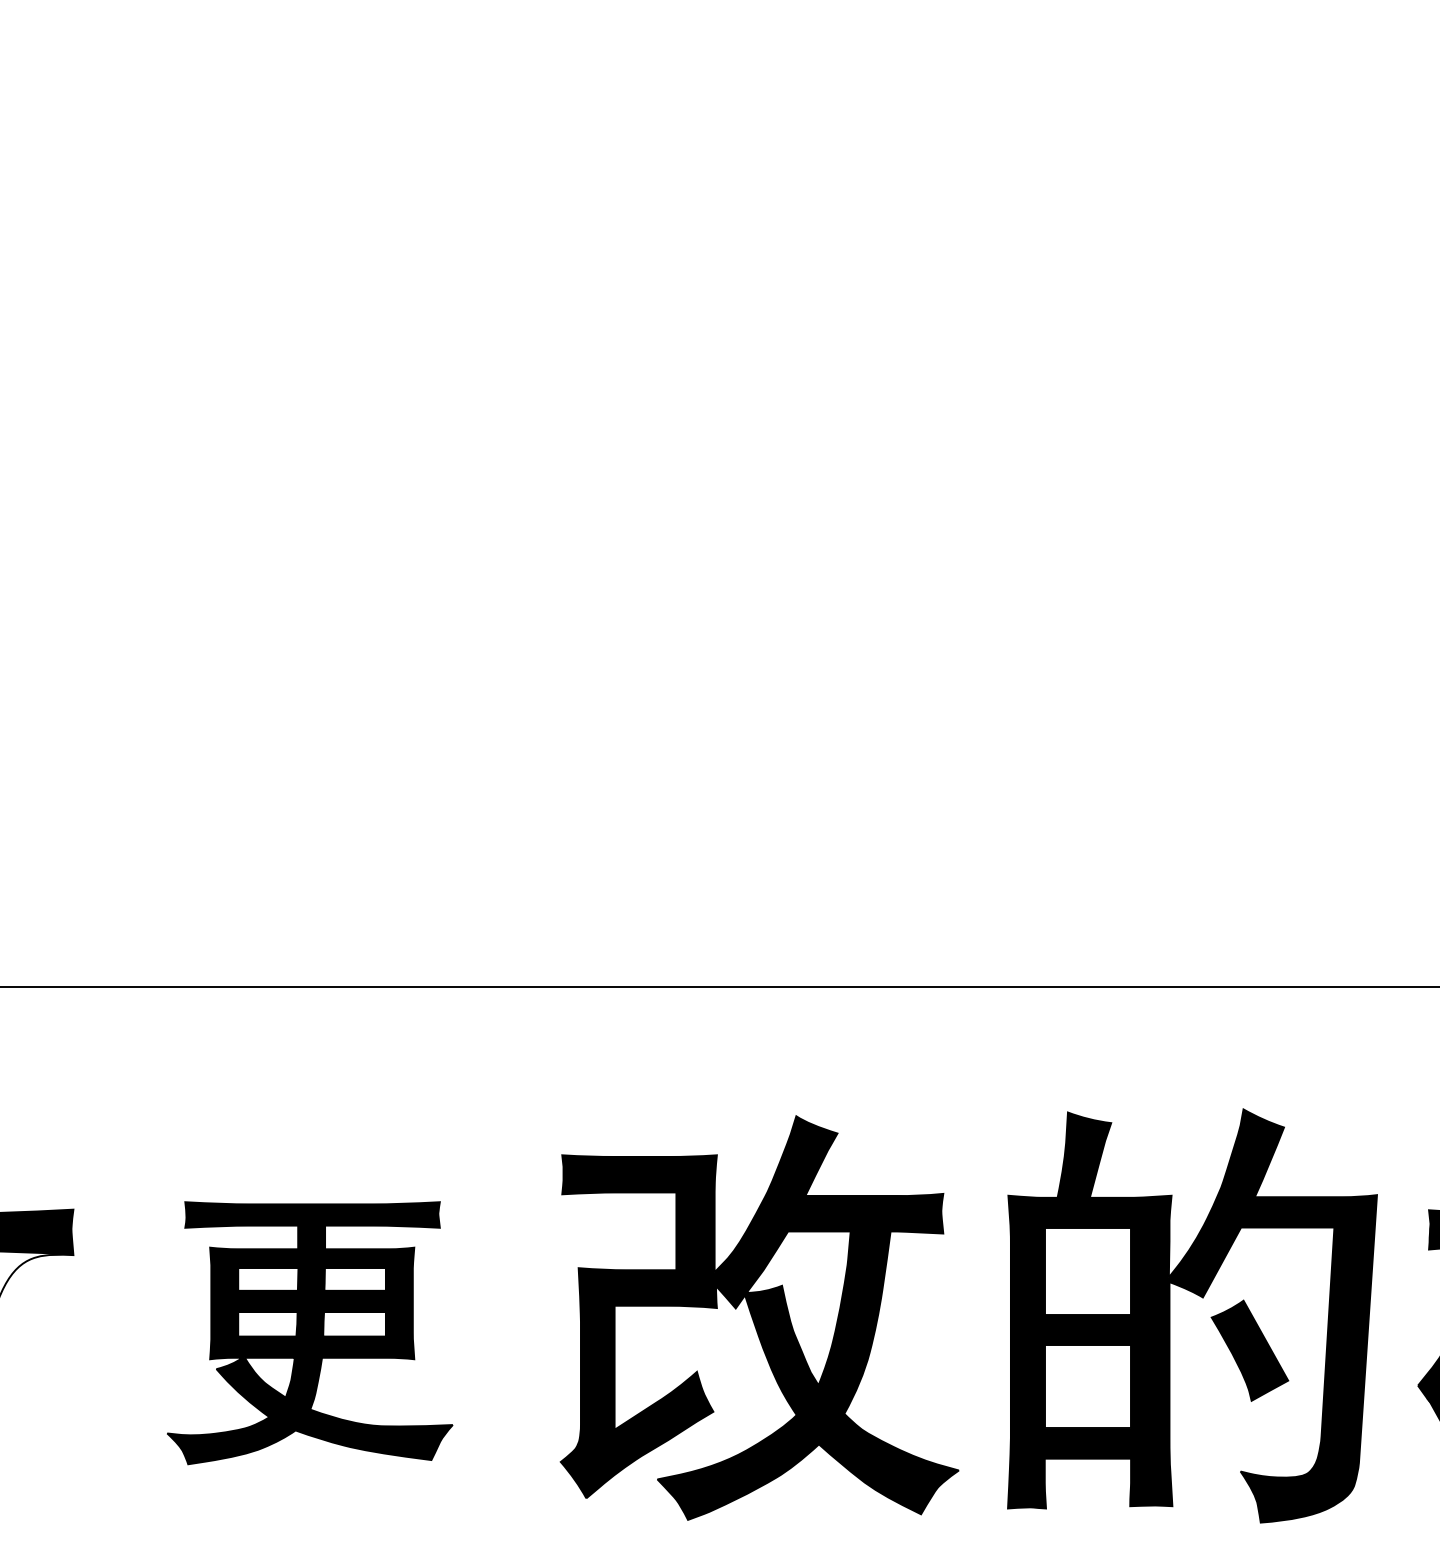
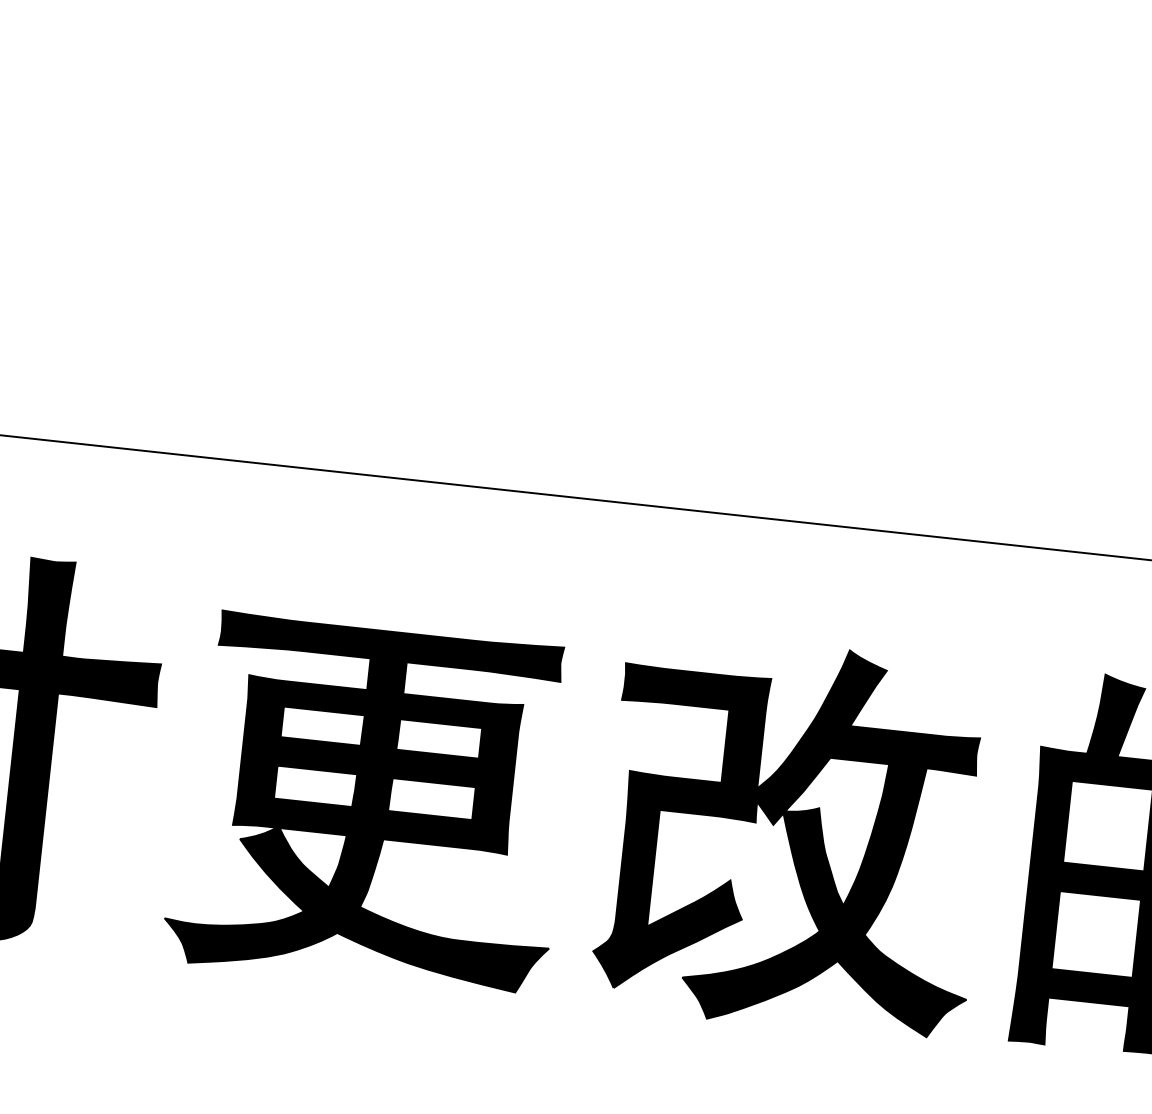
part: (309, 1333) -> (370, 804), size x1.43

